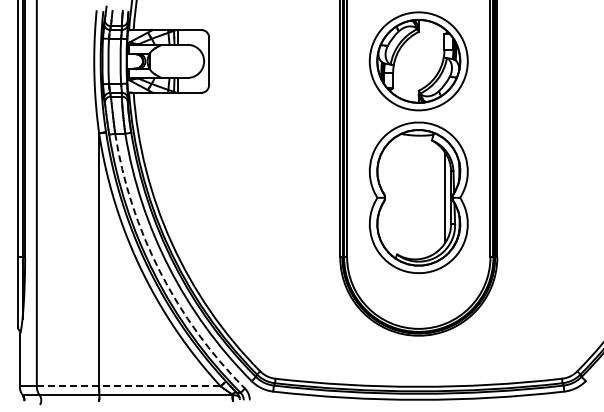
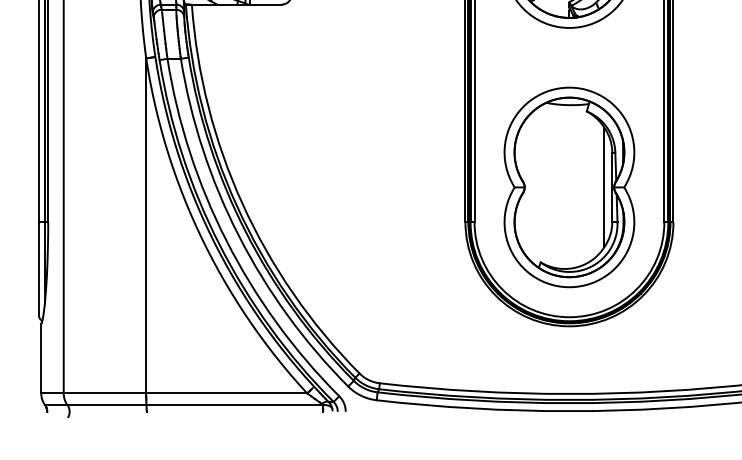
part: (418, 197) -> (569, 186), moved
arc: (159, 271) -> (226, 241), dashed -> solid
line: (128, 386) -> (185, 393), dashed -> solid

